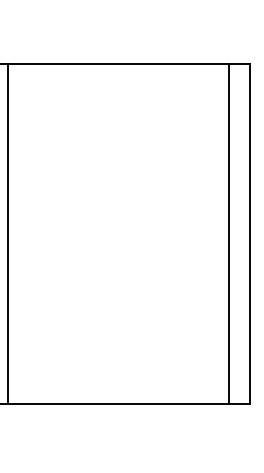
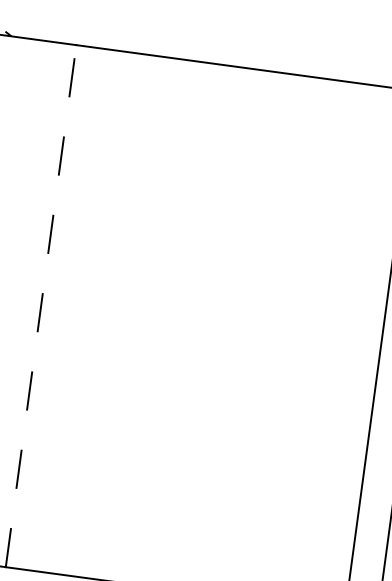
line: (8, 233) -> (41, 305), solid -> dashed

